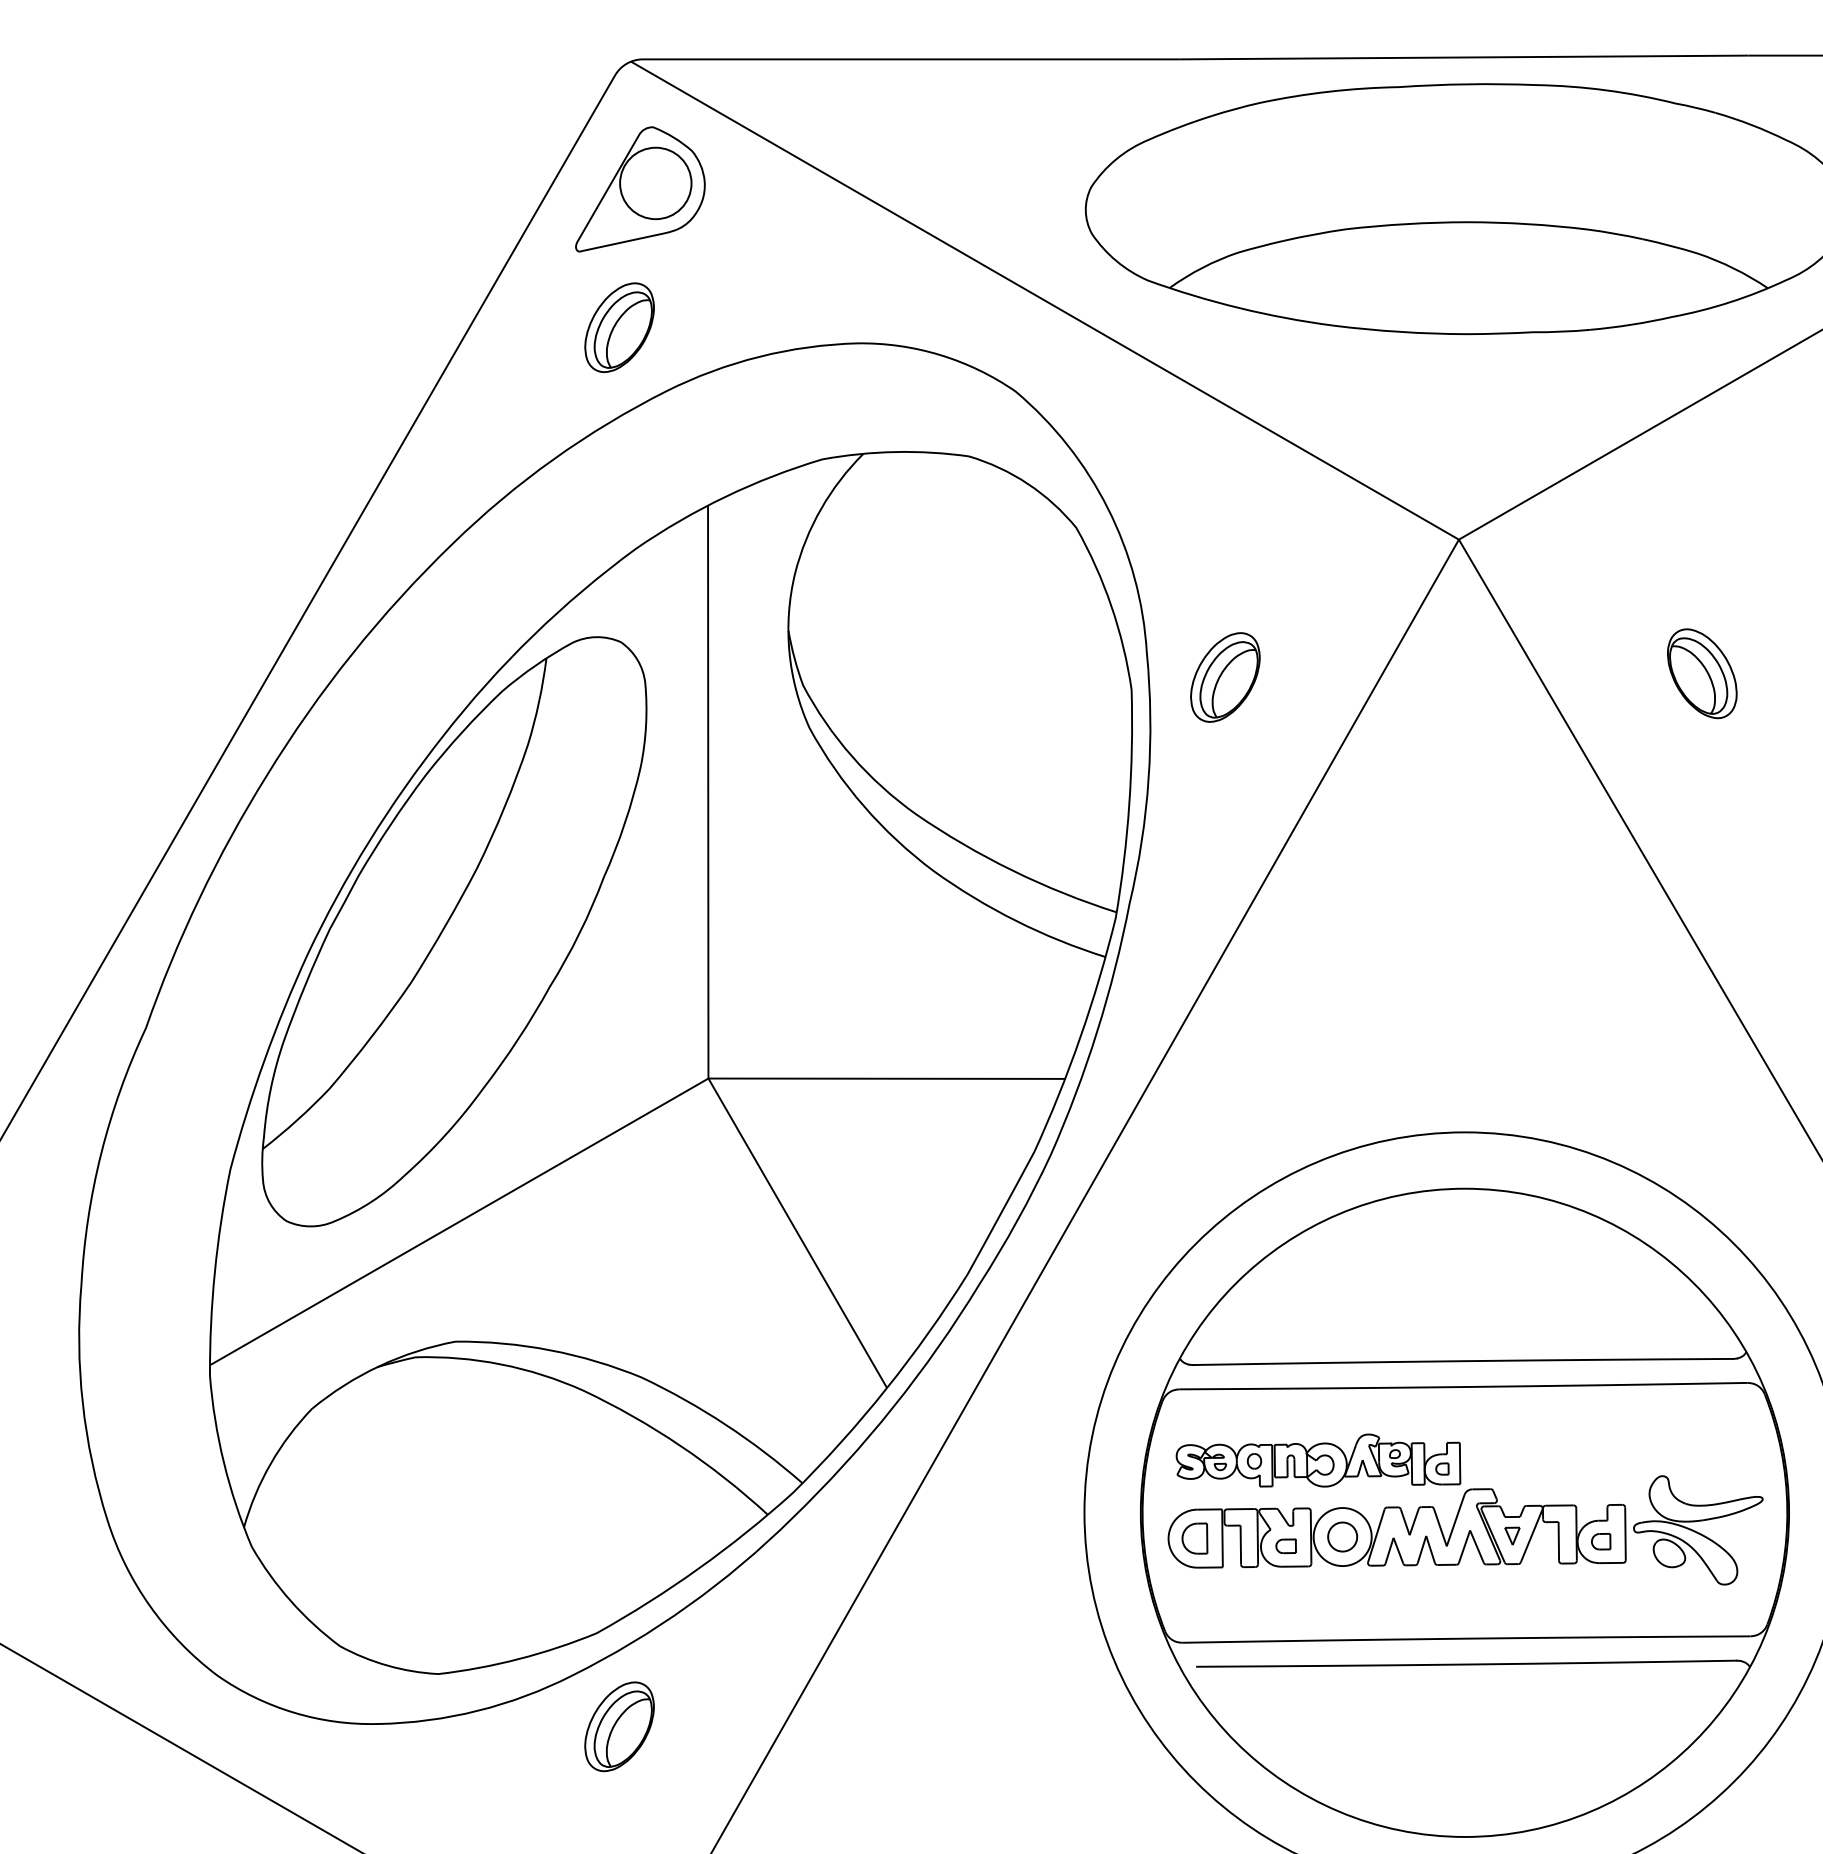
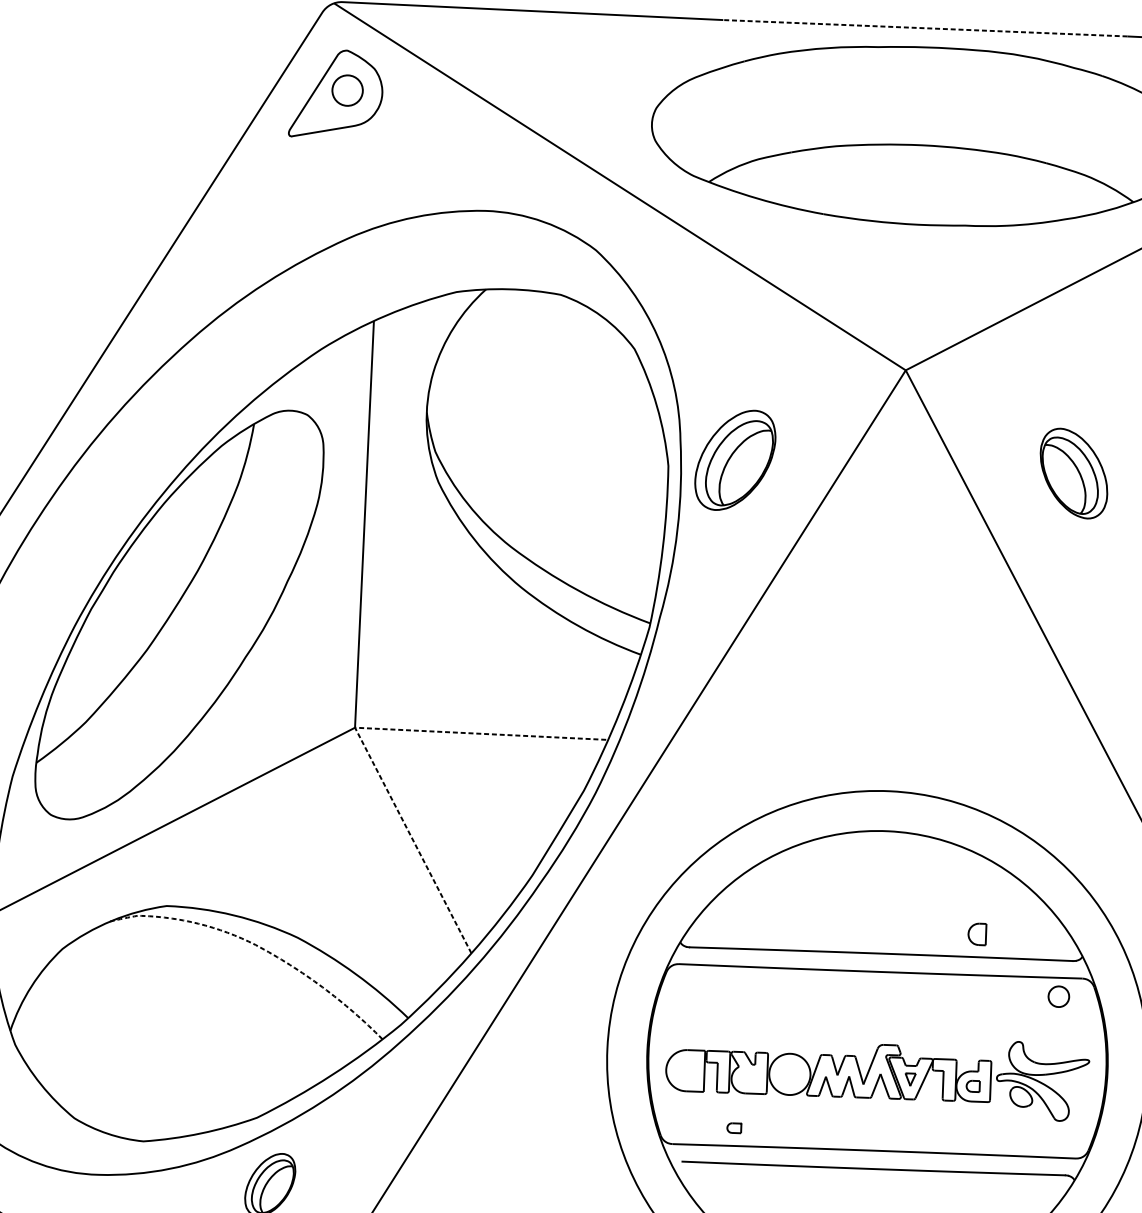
line: (1463, 57) -> (925, 28), solid -> dashed
circle: (655, 183) -> (347, 90), size x0.6
part: (619, 327) -> (317, 191), removed
part: (1702, 673) -> (1074, 473), size x1.4
part: (1225, 677) -> (735, 460), size x1.6
line: (708, 1078) -> (355, 727), solid -> dashed
line: (581, 1389) -> (254, 944), solid -> dashed
part: (1318, 1460) -> (775, 1019), removed
part: (1342, 1536) -> (1058, 996), moved
part: (1194, 1538) -> (977, 934), moved
part: (1285, 1546) -> (733, 1128), moved

